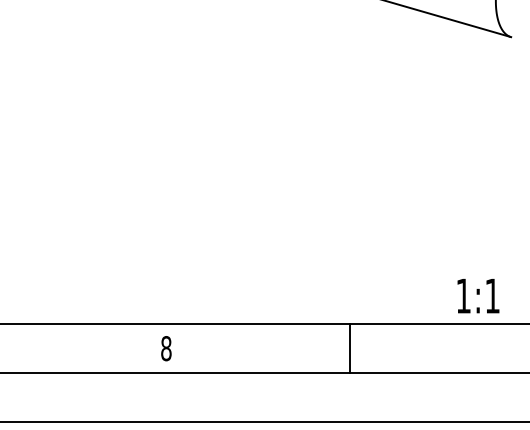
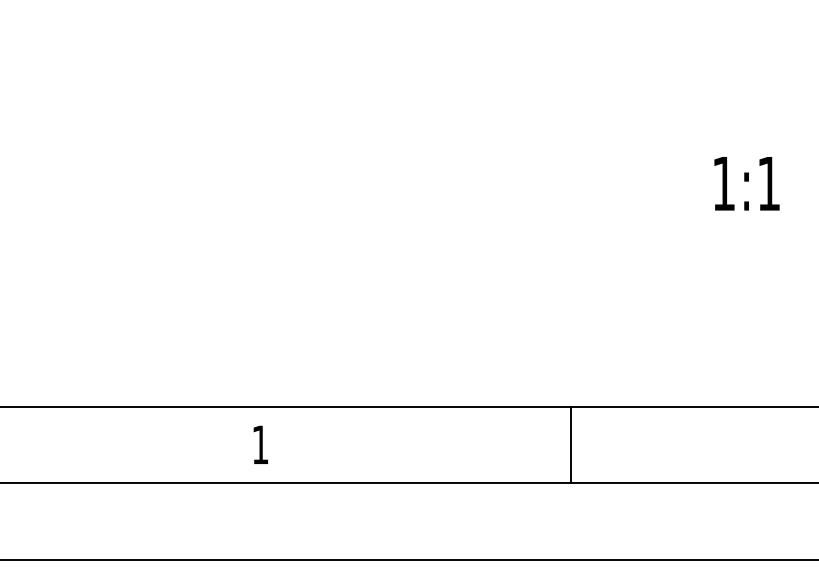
text: (478, 296) -> (747, 184), moved
text: (166, 348) -> (260, 444), 8 -> 1
line: (349, 348) -> (570, 444), moved

